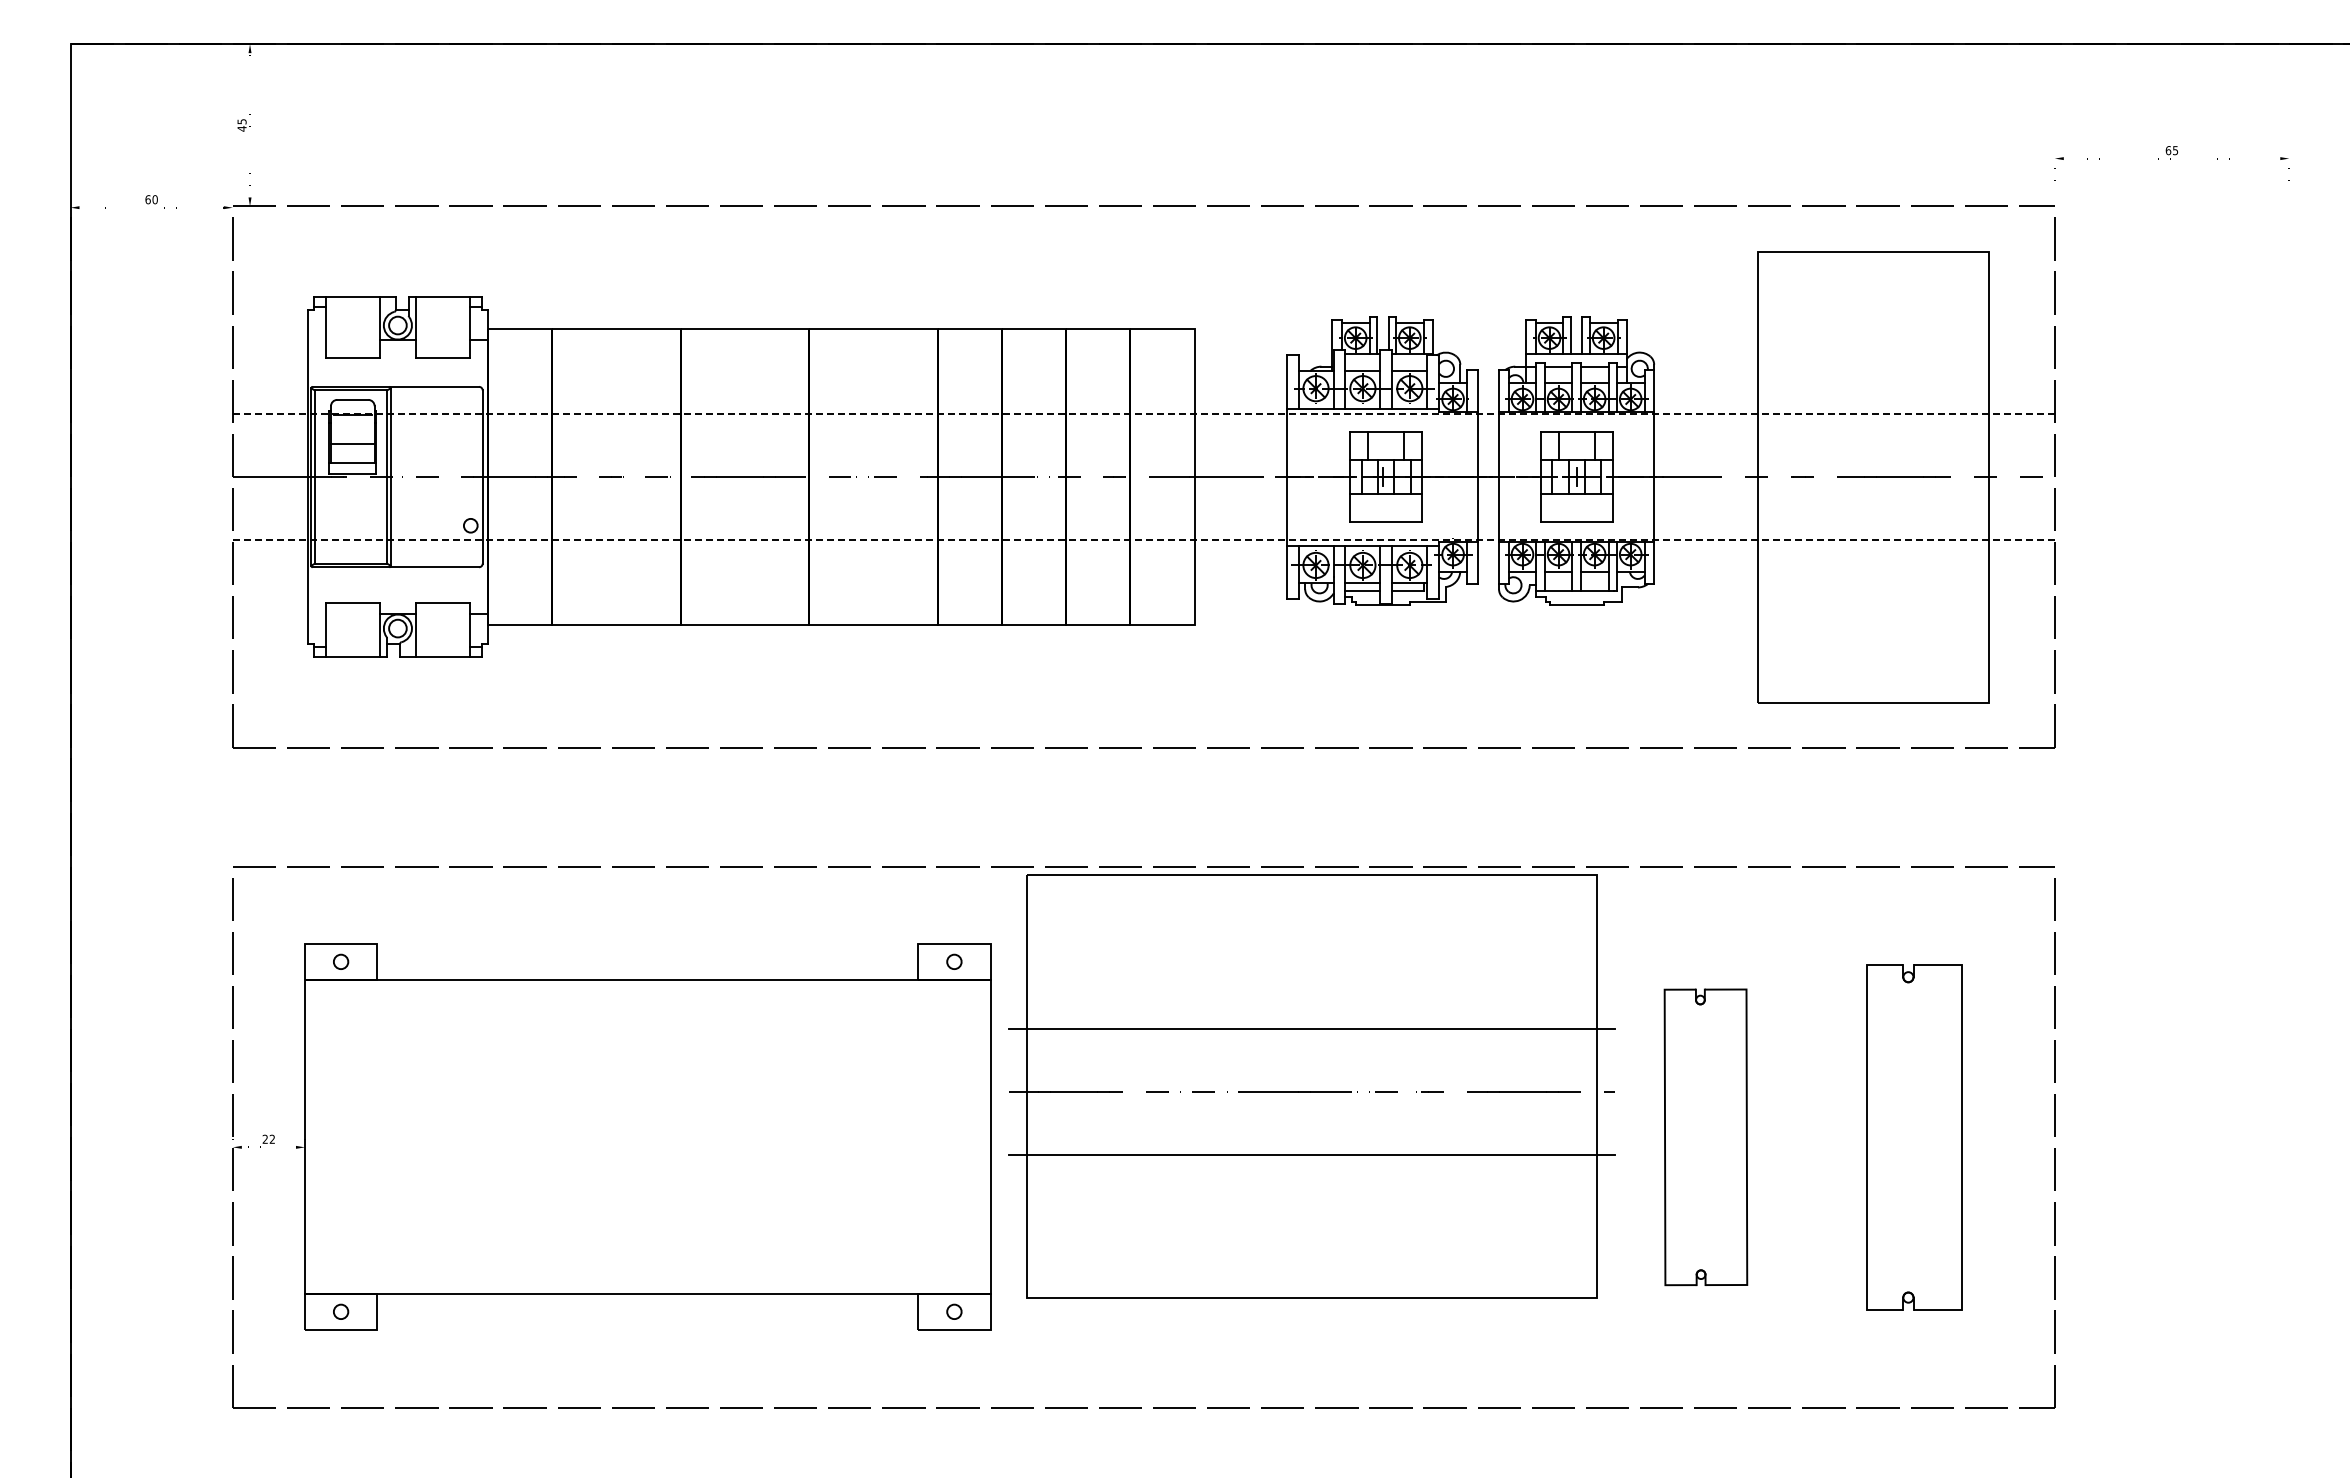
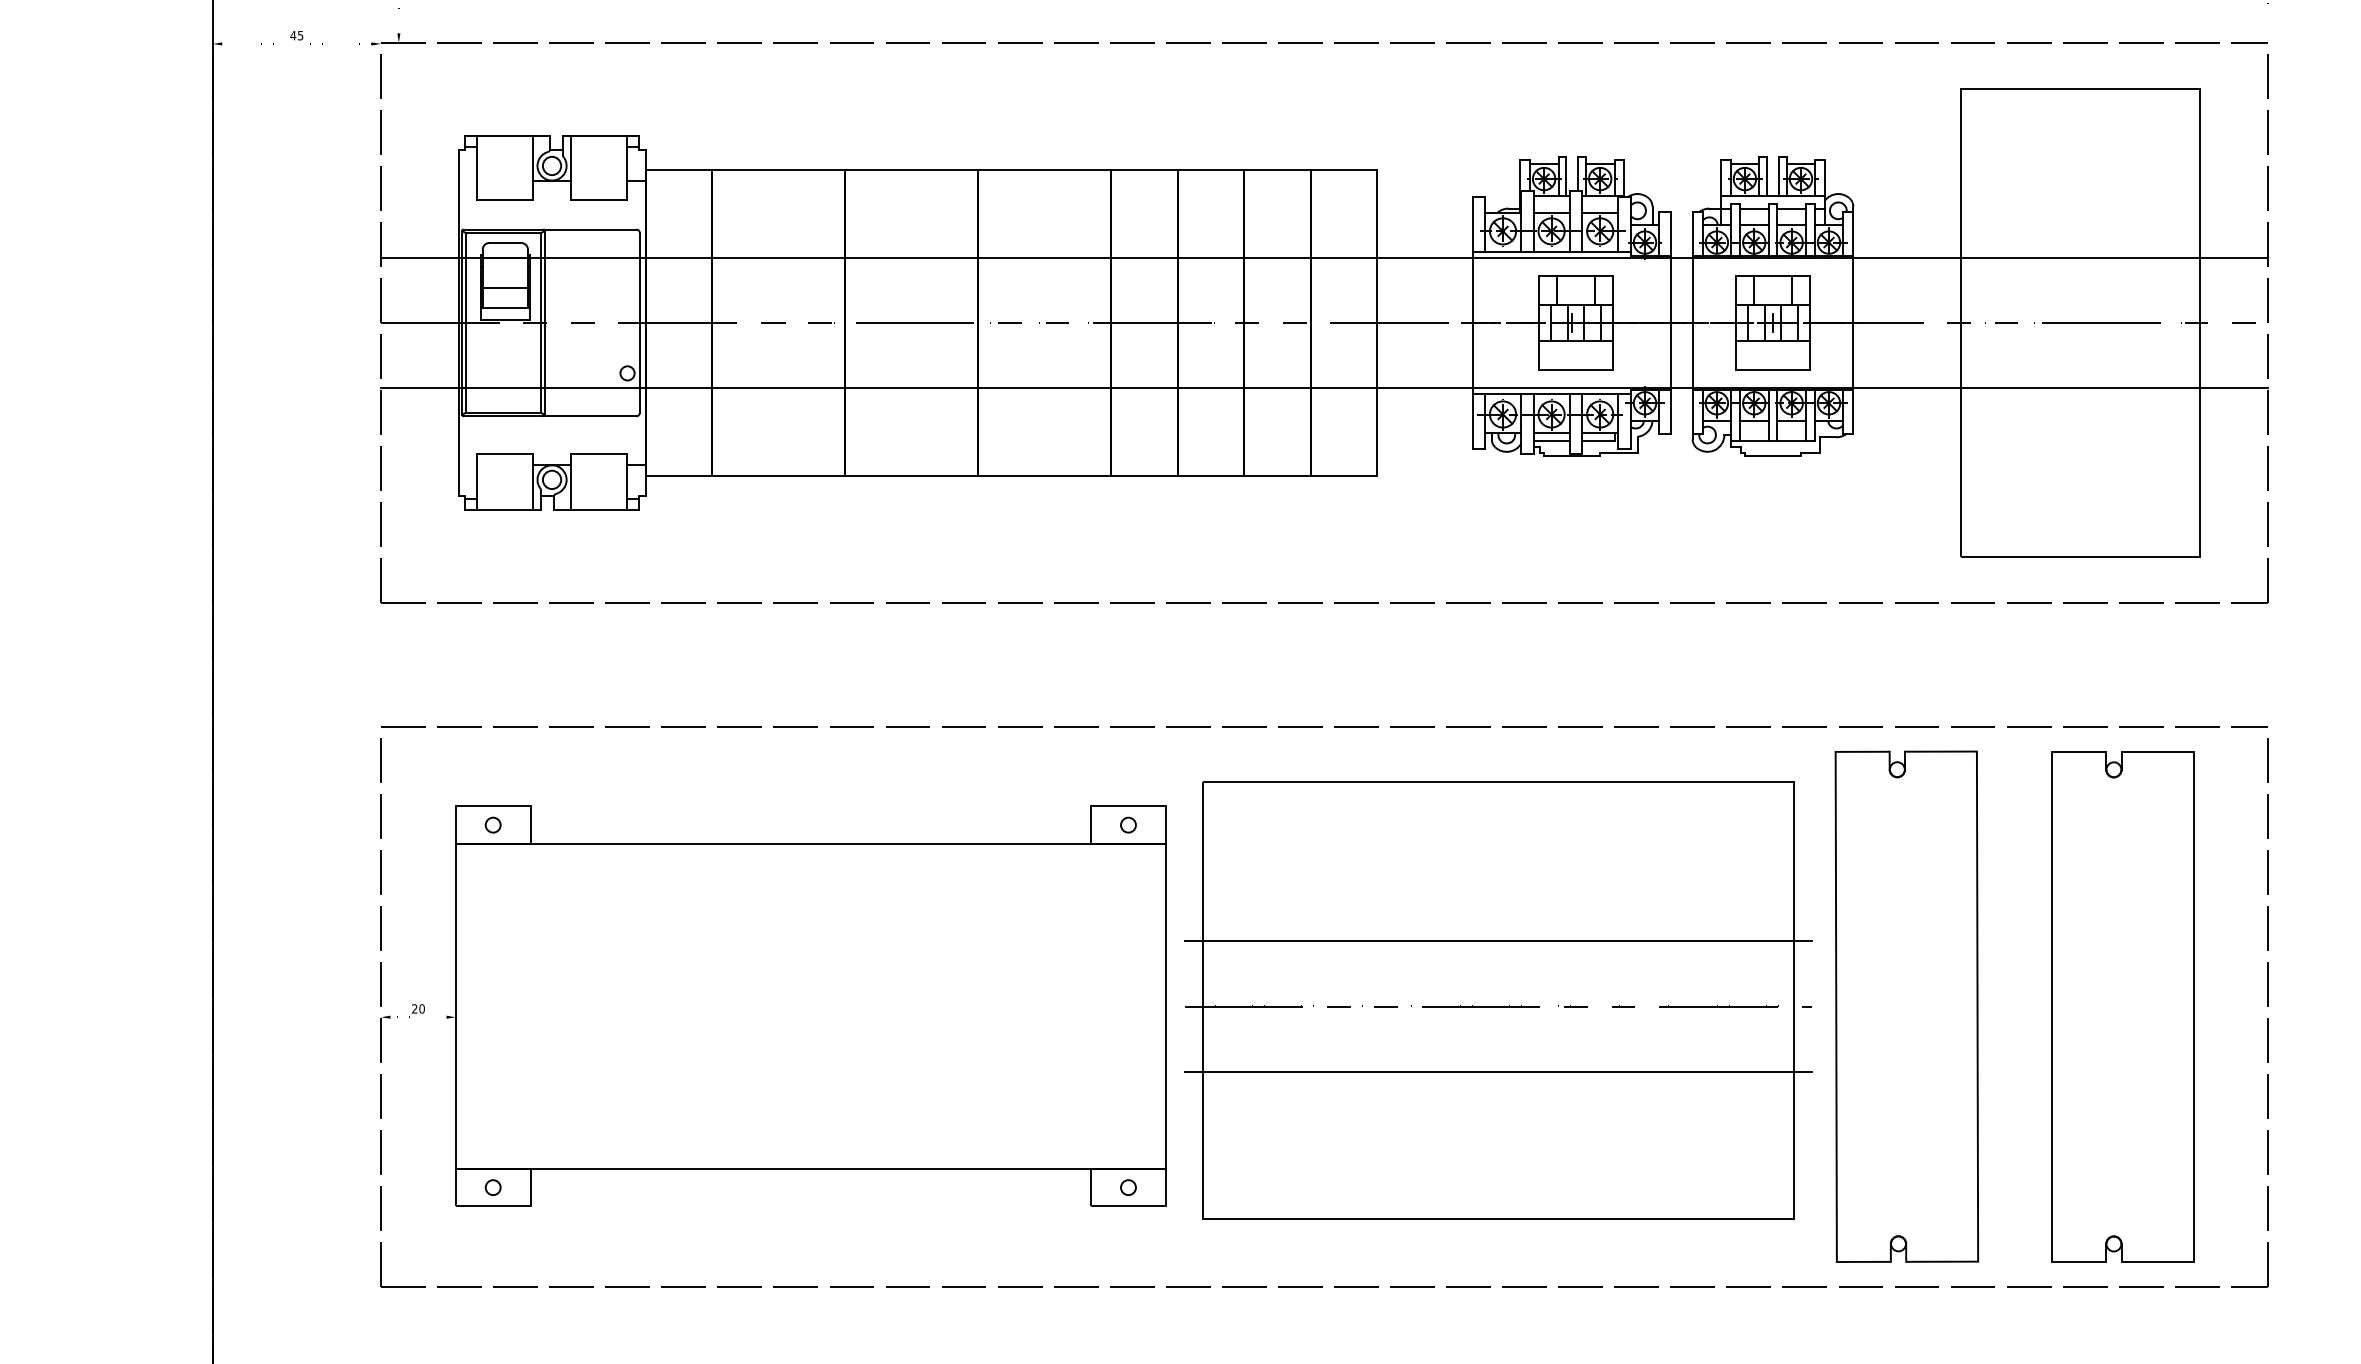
text: (151, 199) -> (296, 35), 60 -> 45
line: (1143, 413) -> (1324, 257), dashed -> solid
line: (1143, 540) -> (1324, 388), dashed -> solid
part: (1311, 1086) -> (1498, 1000), moved
part: (1705, 1137) -> (1906, 1007), size x1.67
part: (1914, 1137) -> (2122, 1007), size x1.43
text: (272, 1138) -> (422, 1008), 22 -> 20

